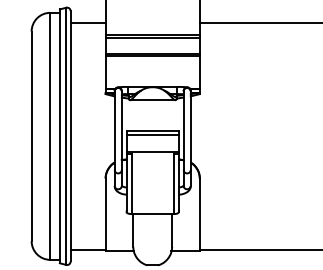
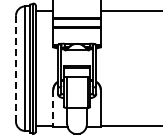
line: (30, 135) -> (15, 68), solid -> dashed
line: (106, 215) -> (53, 108), solid -> dashed

